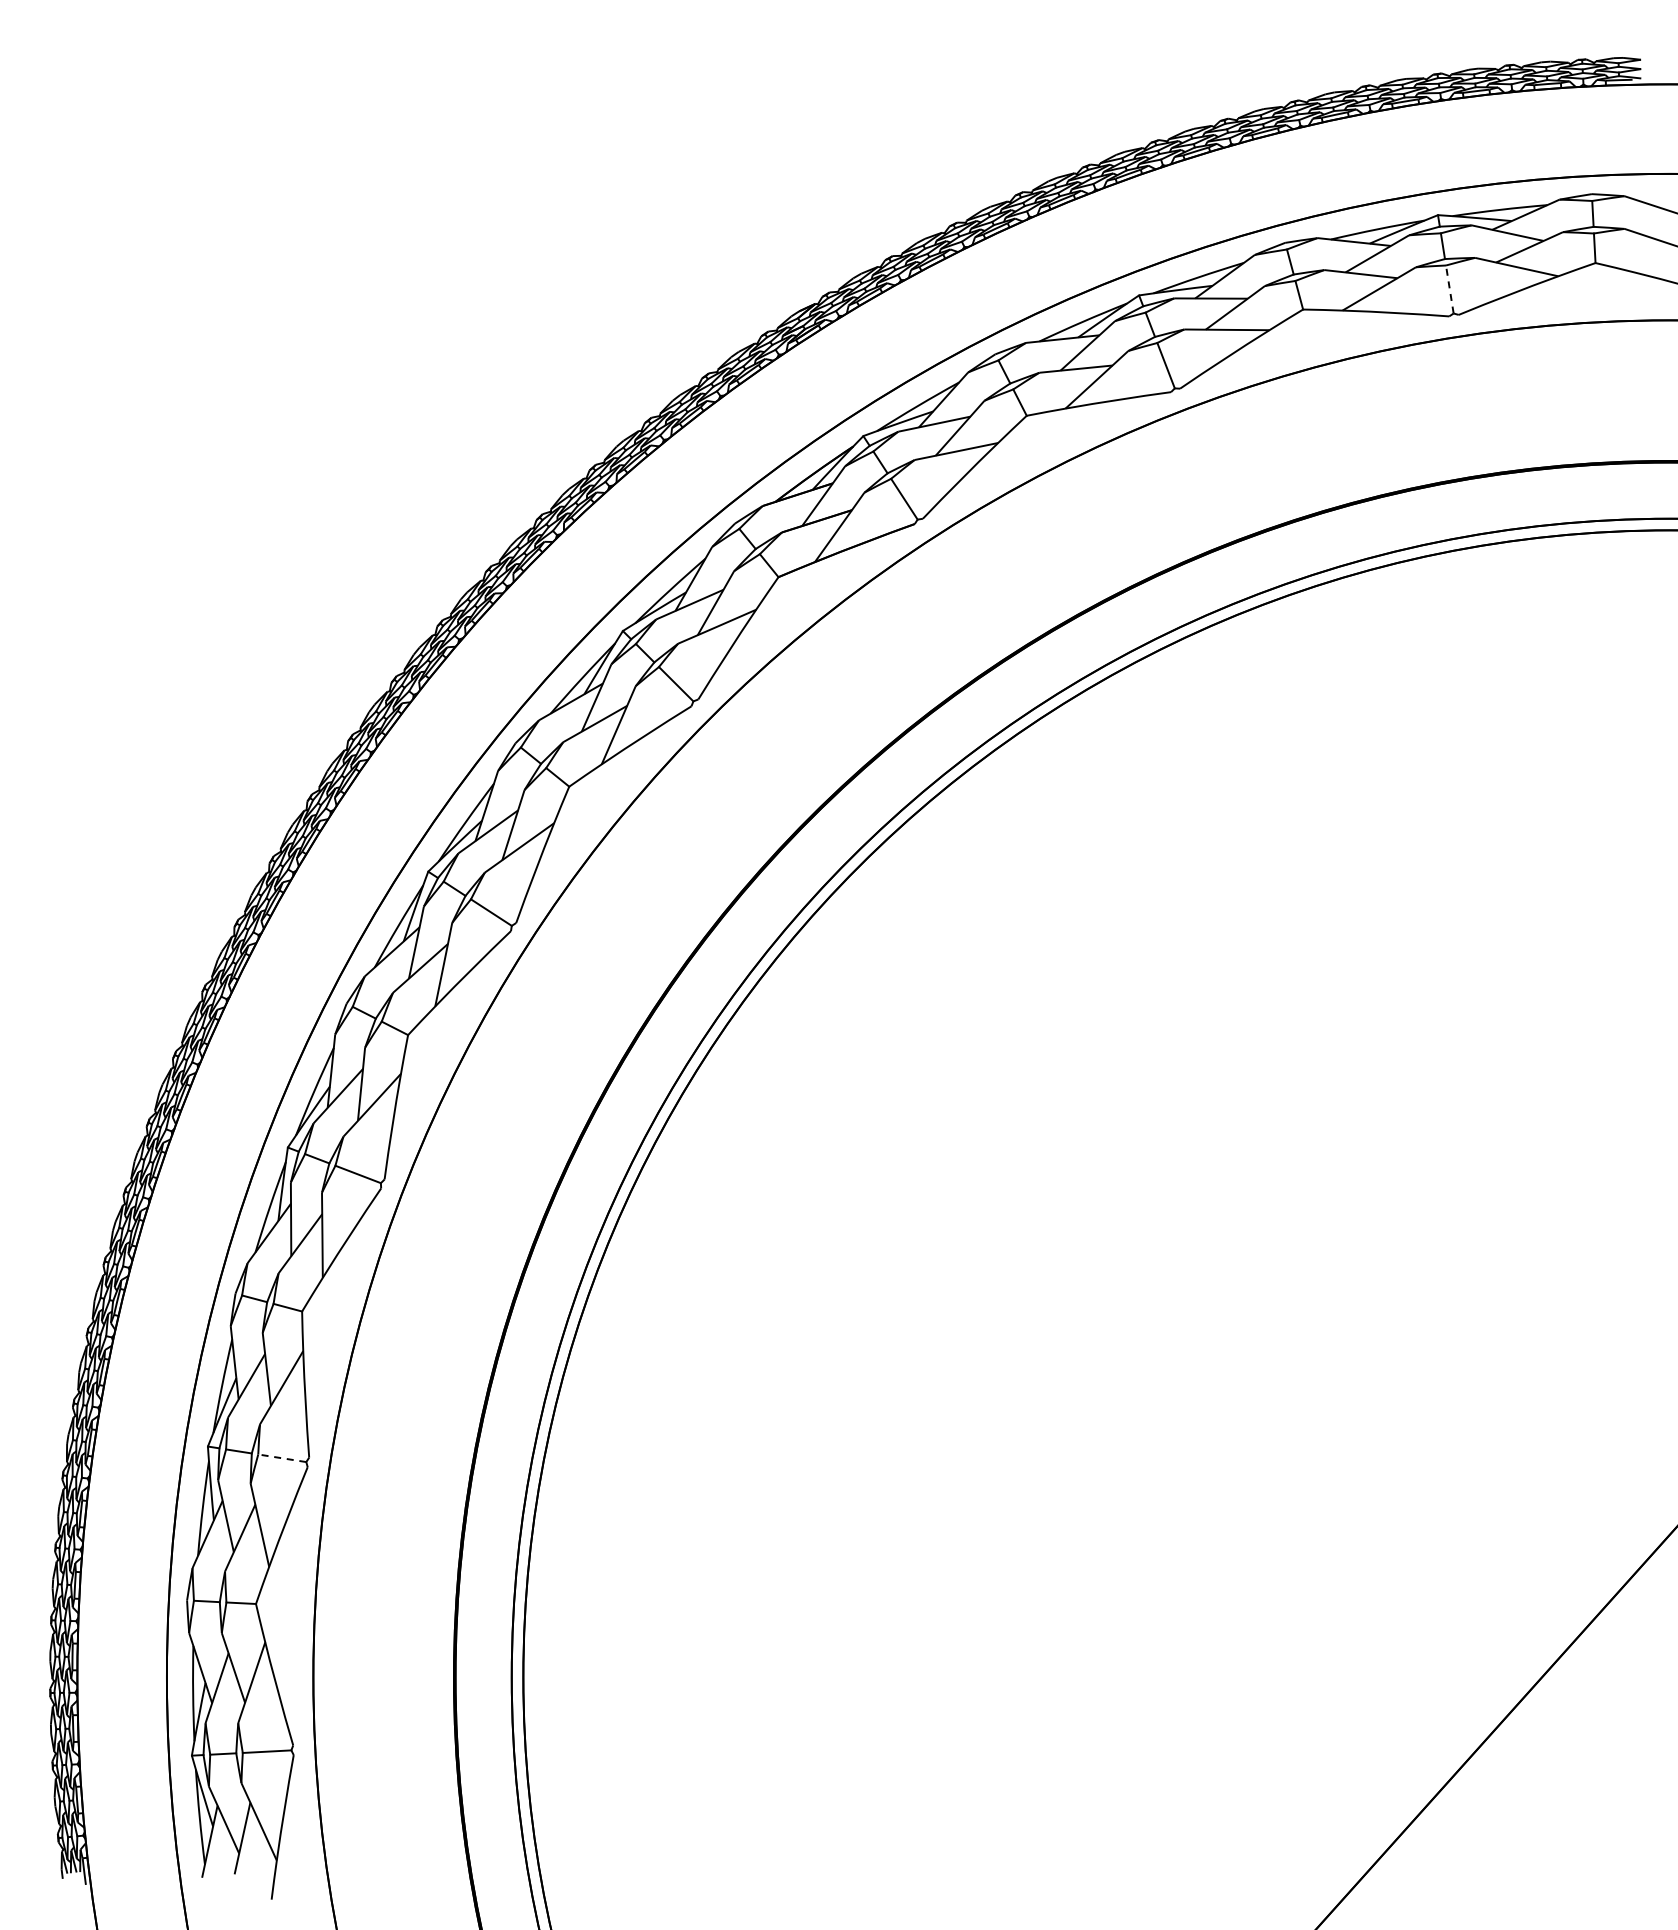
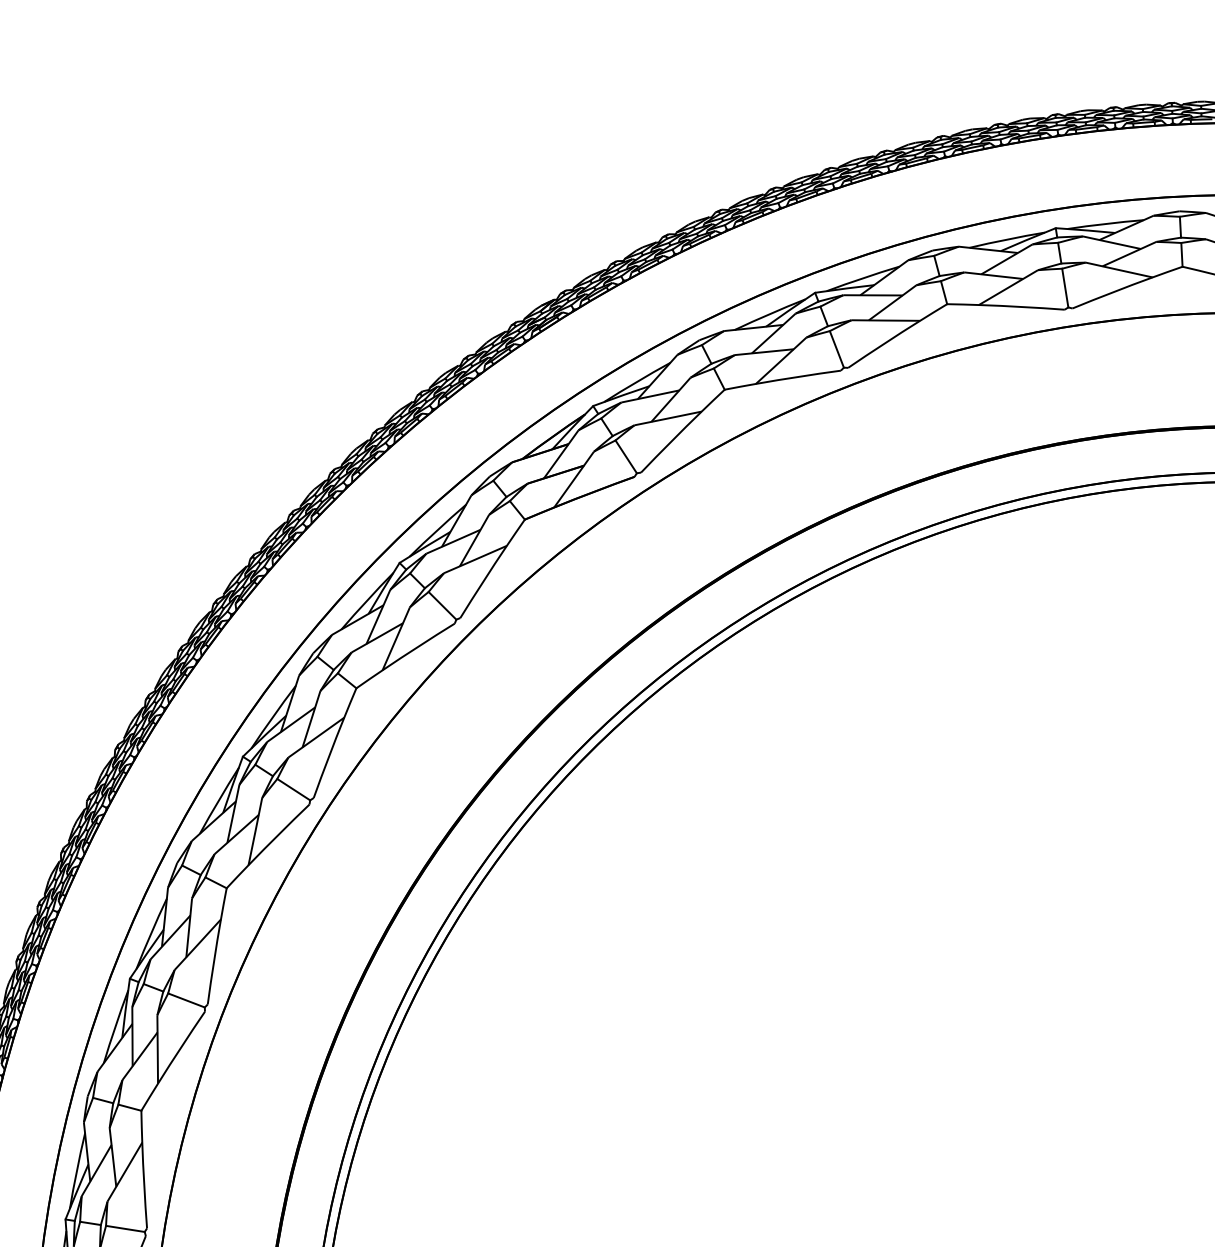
line: (1449, 289) -> (1065, 288), dashed -> solid
line: (281, 1458) -> (124, 1229), dashed -> solid

